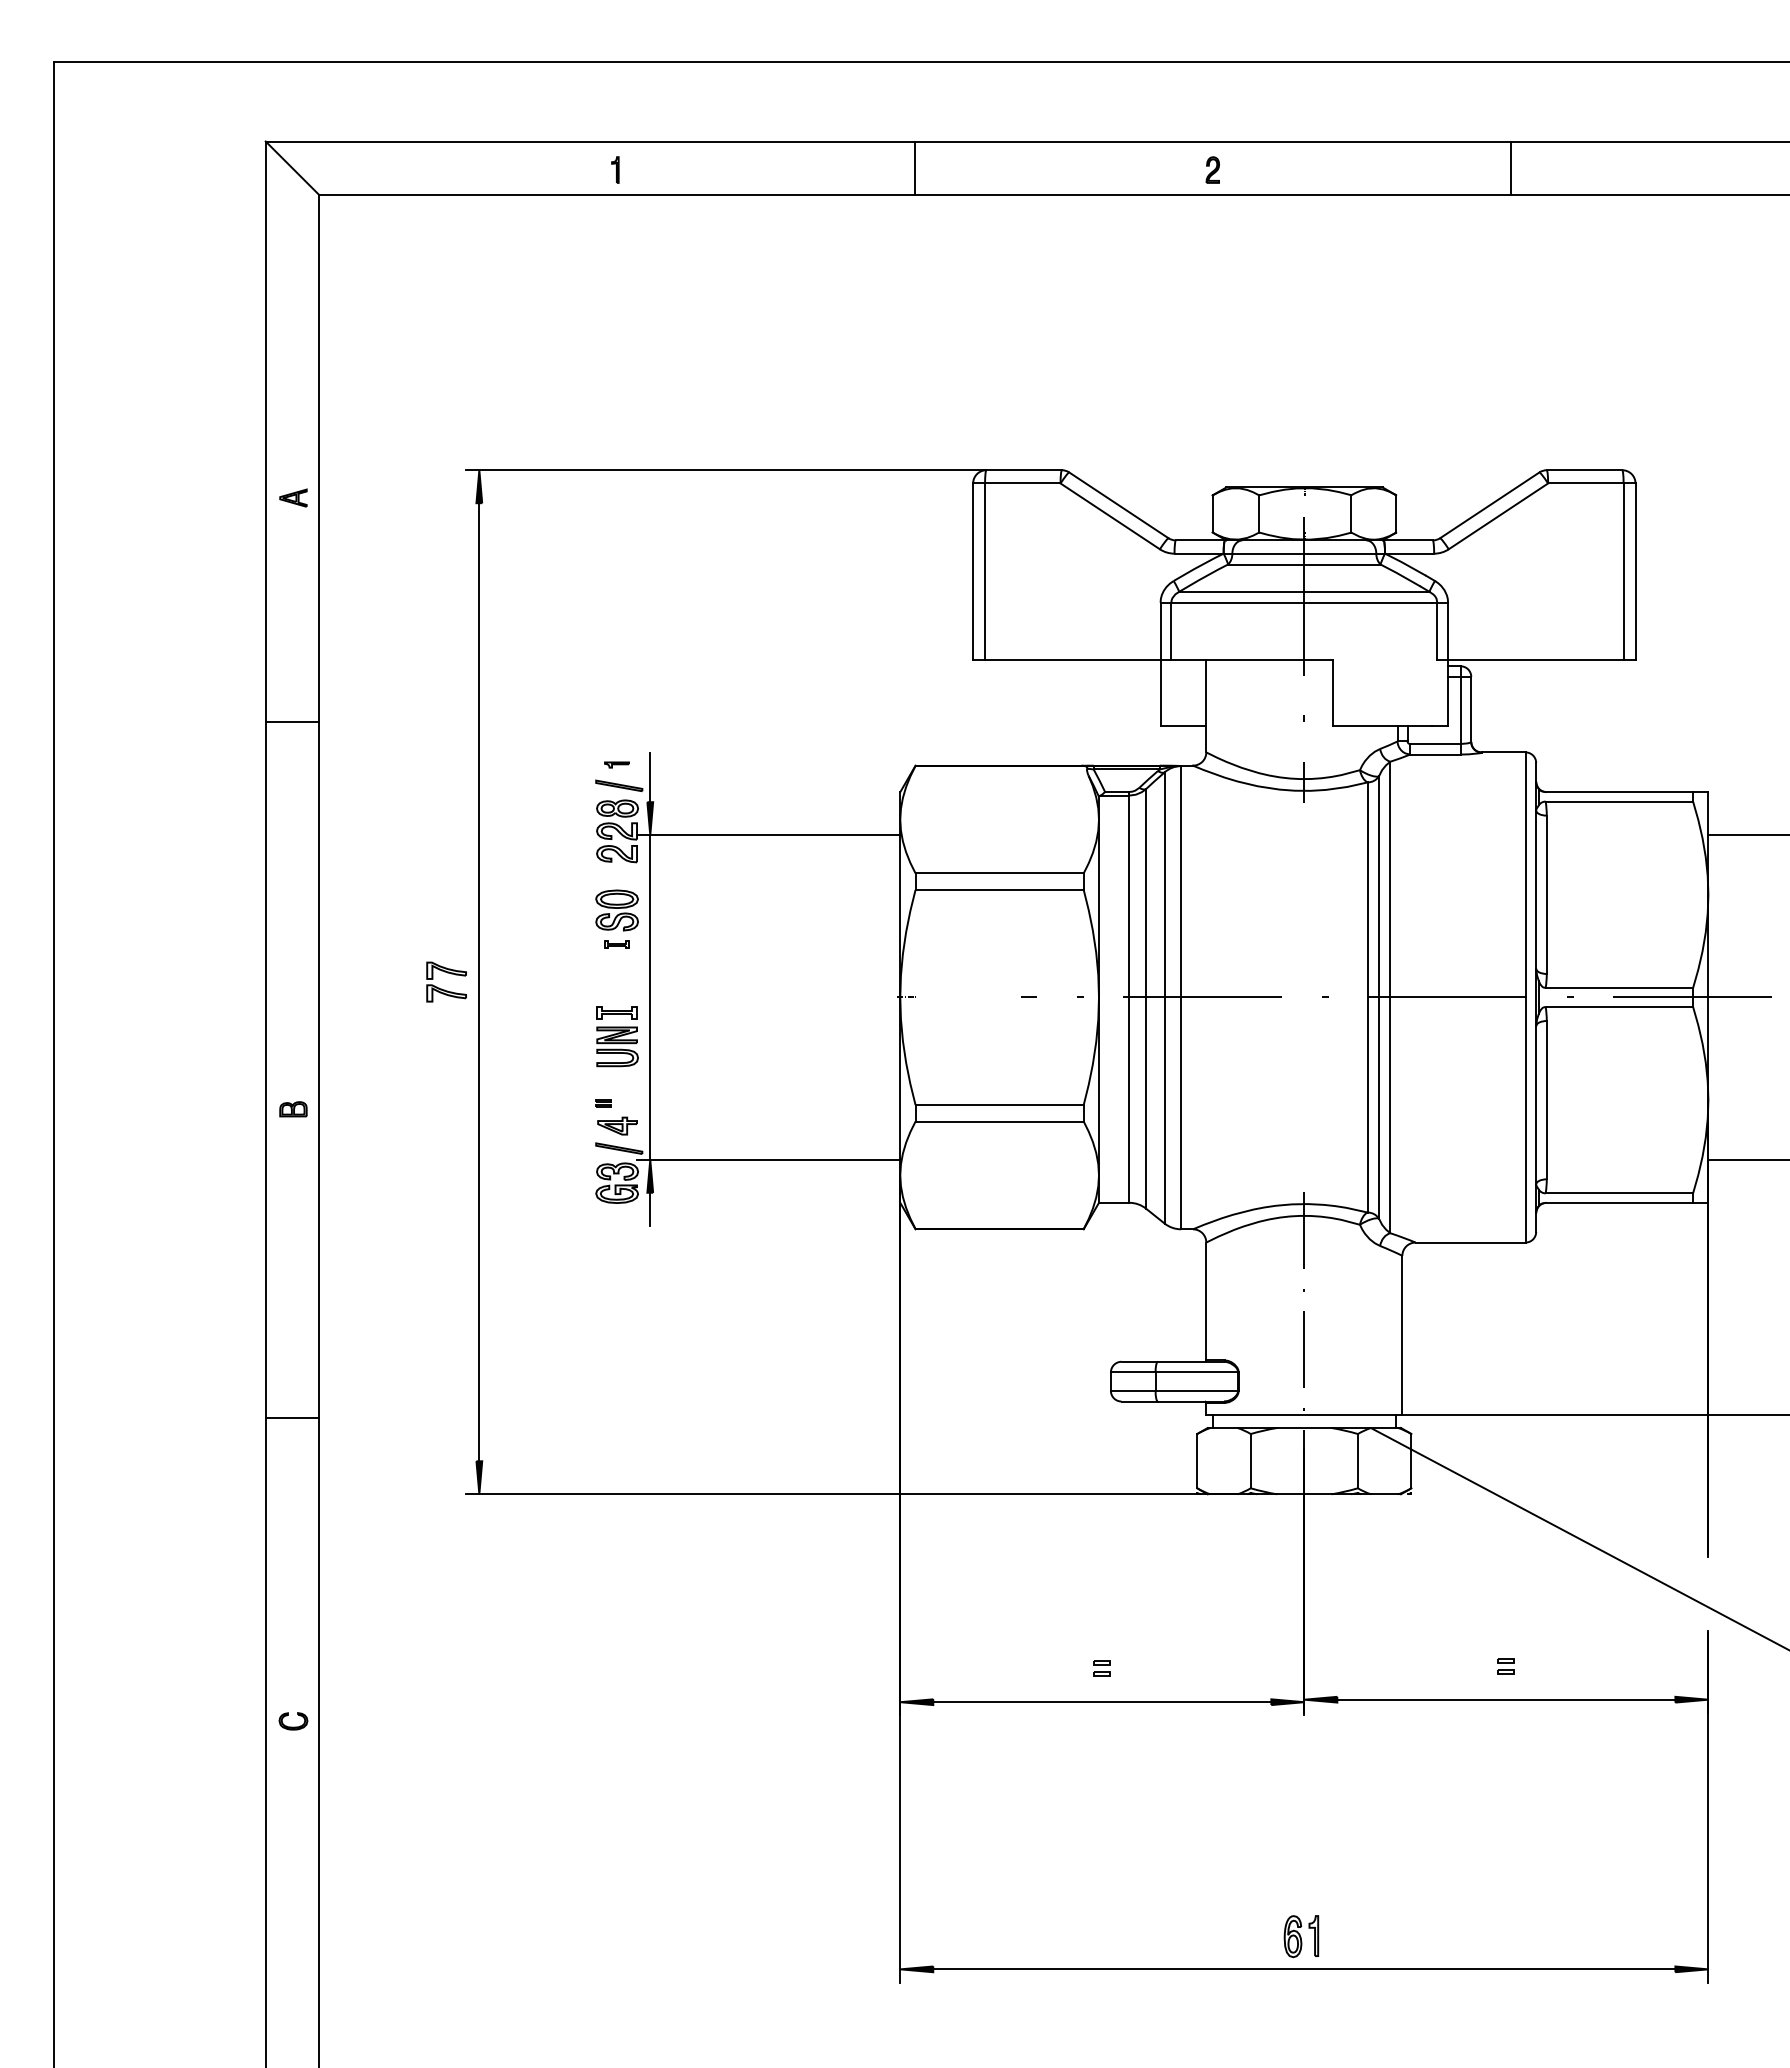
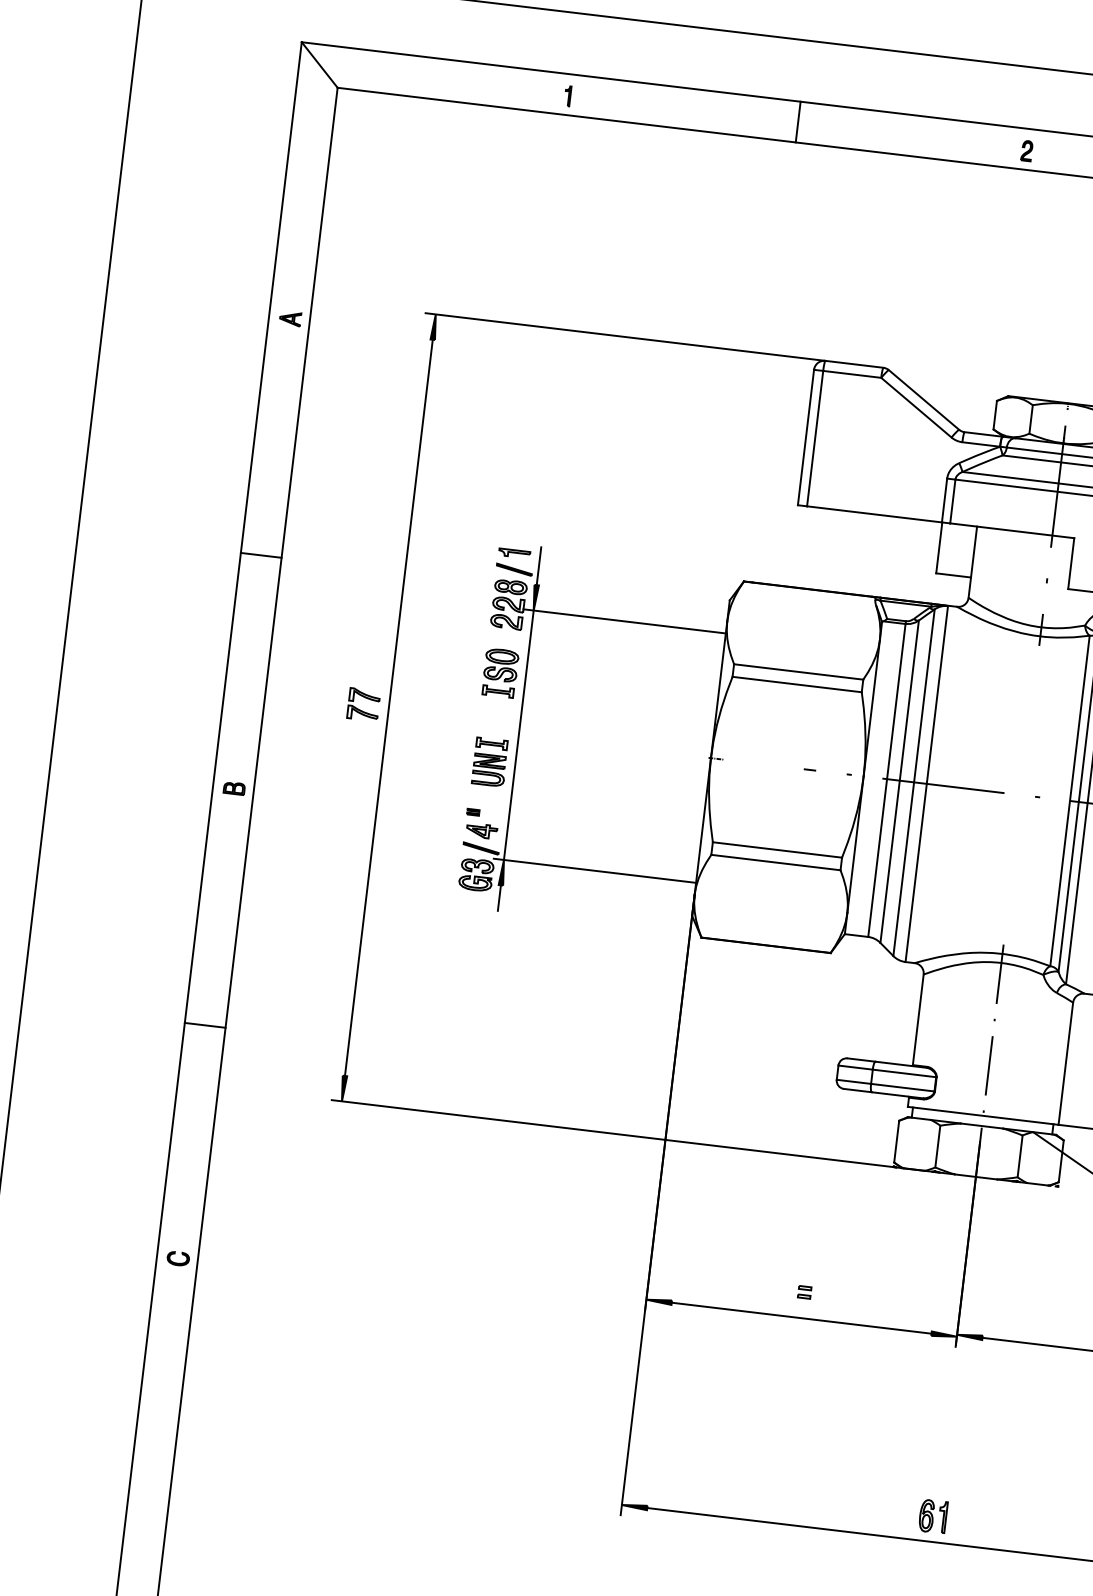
line: (291, 722) -> (260, 555), moved
part: (616, 764) -> (514, 553), size x1.67
part: (616, 944) -> (497, 691), size x1.67

